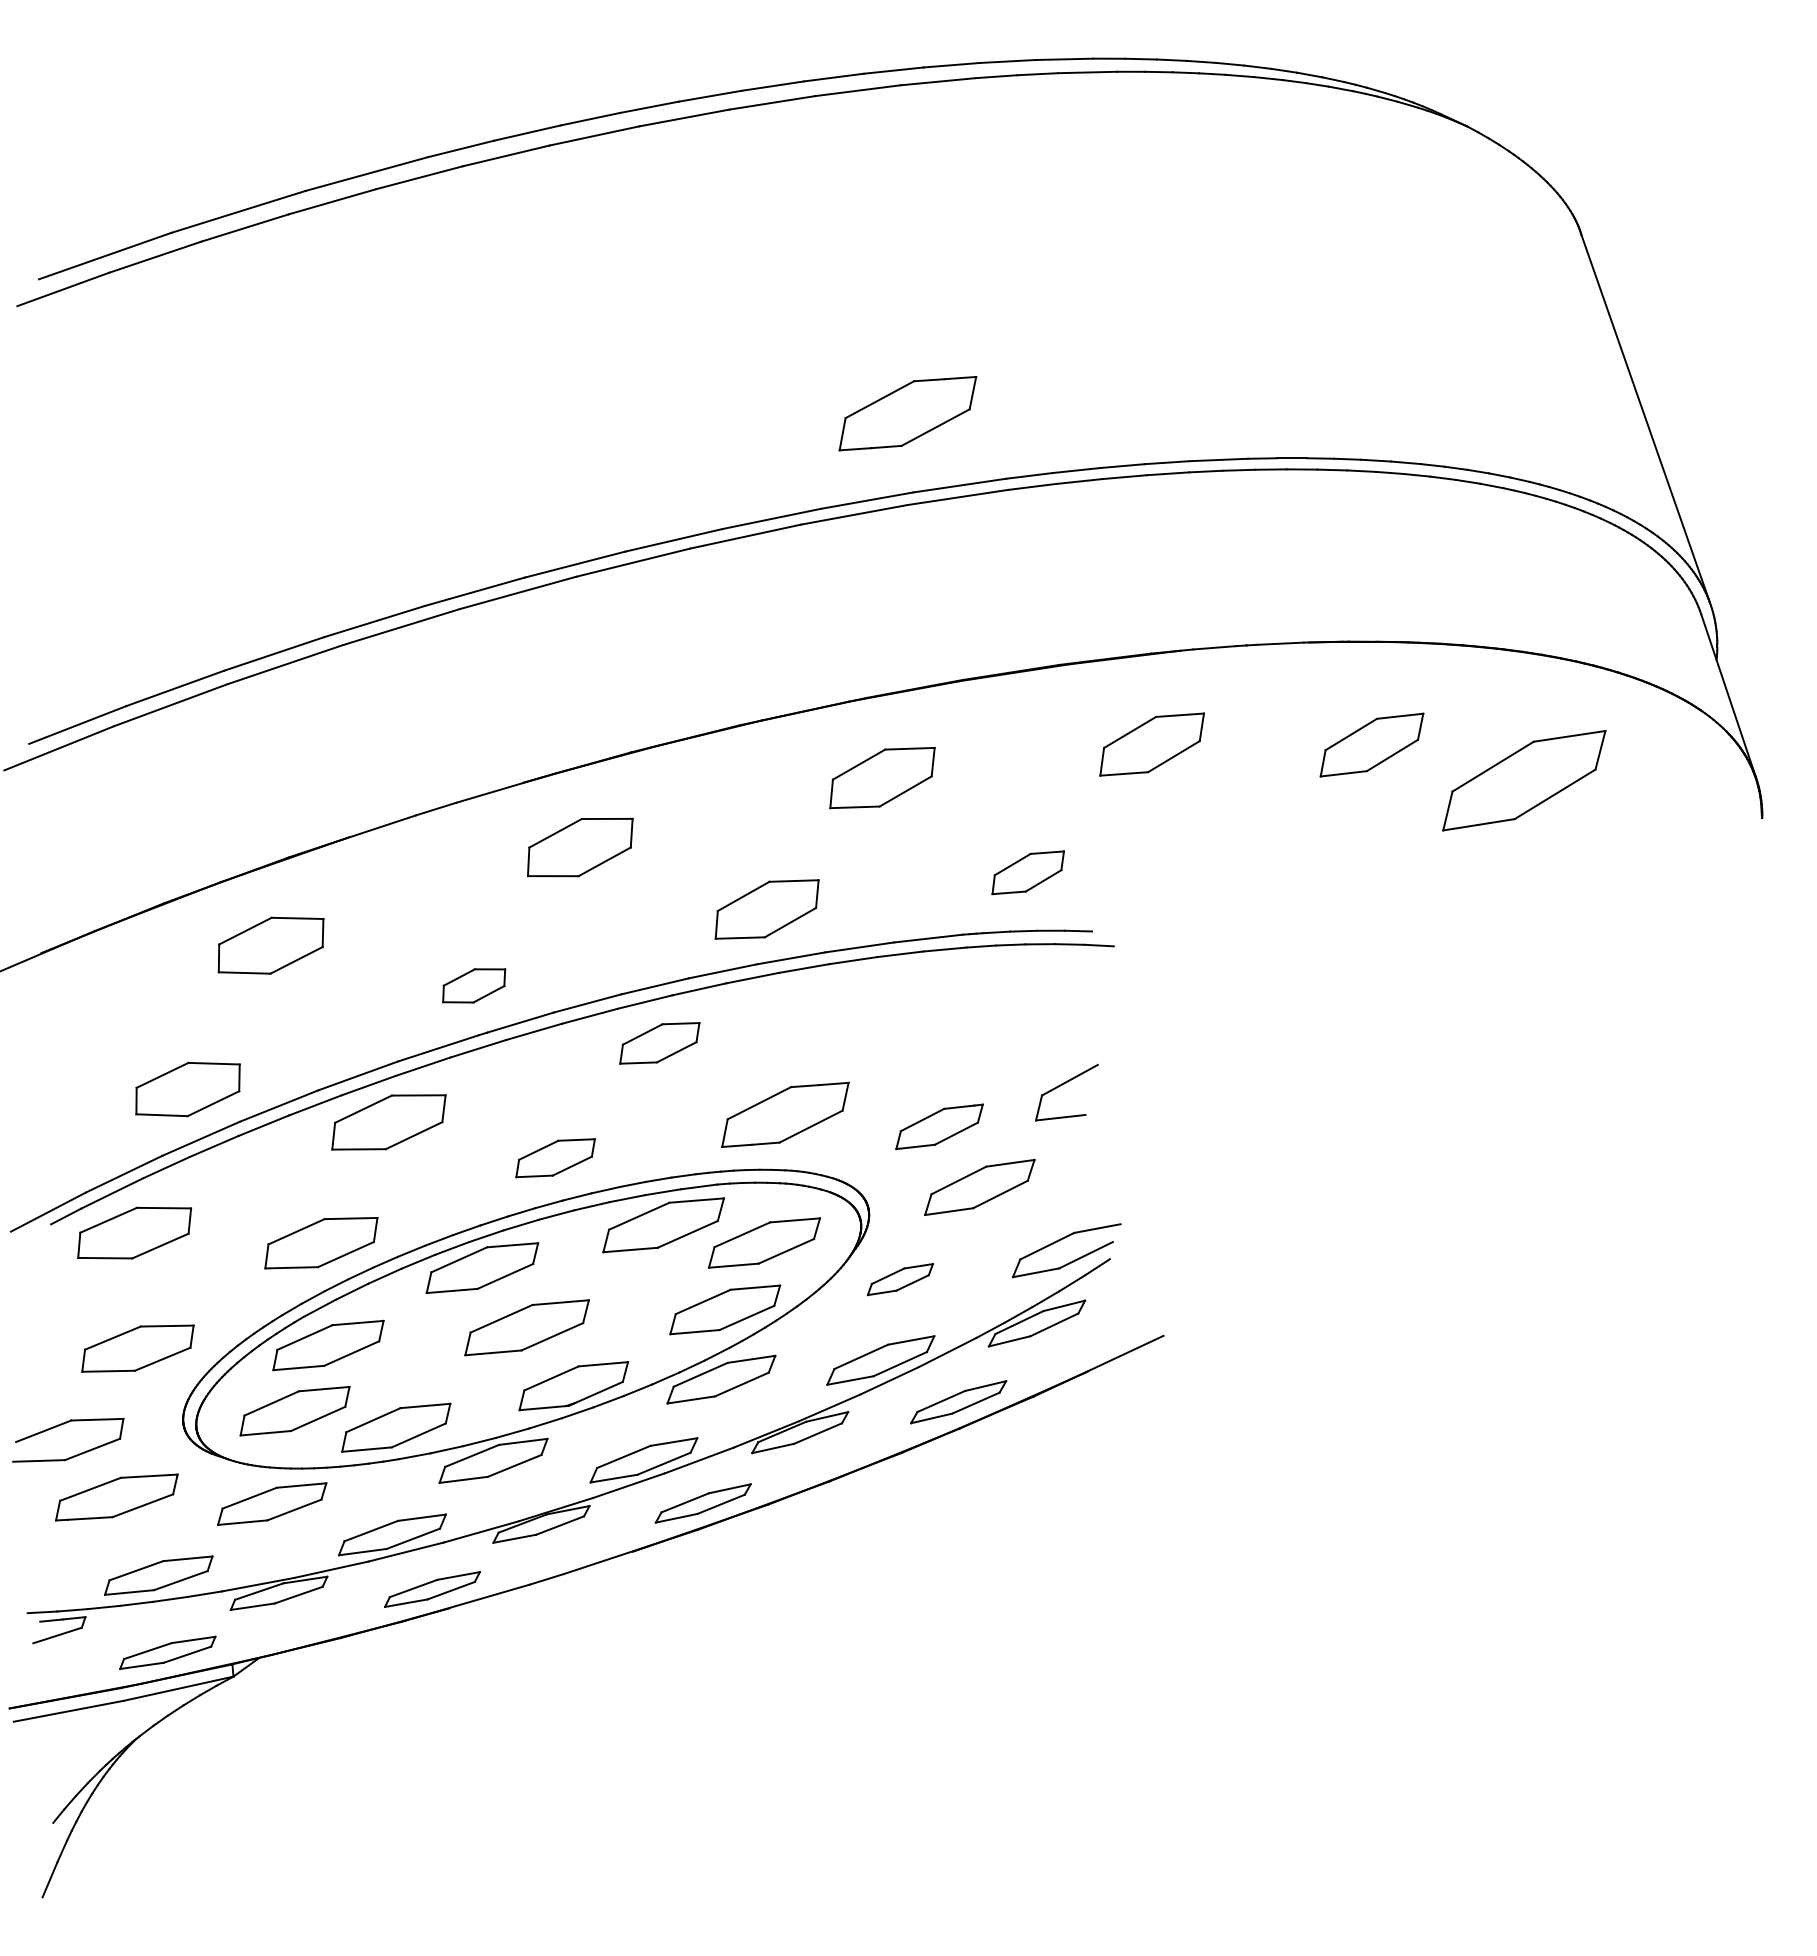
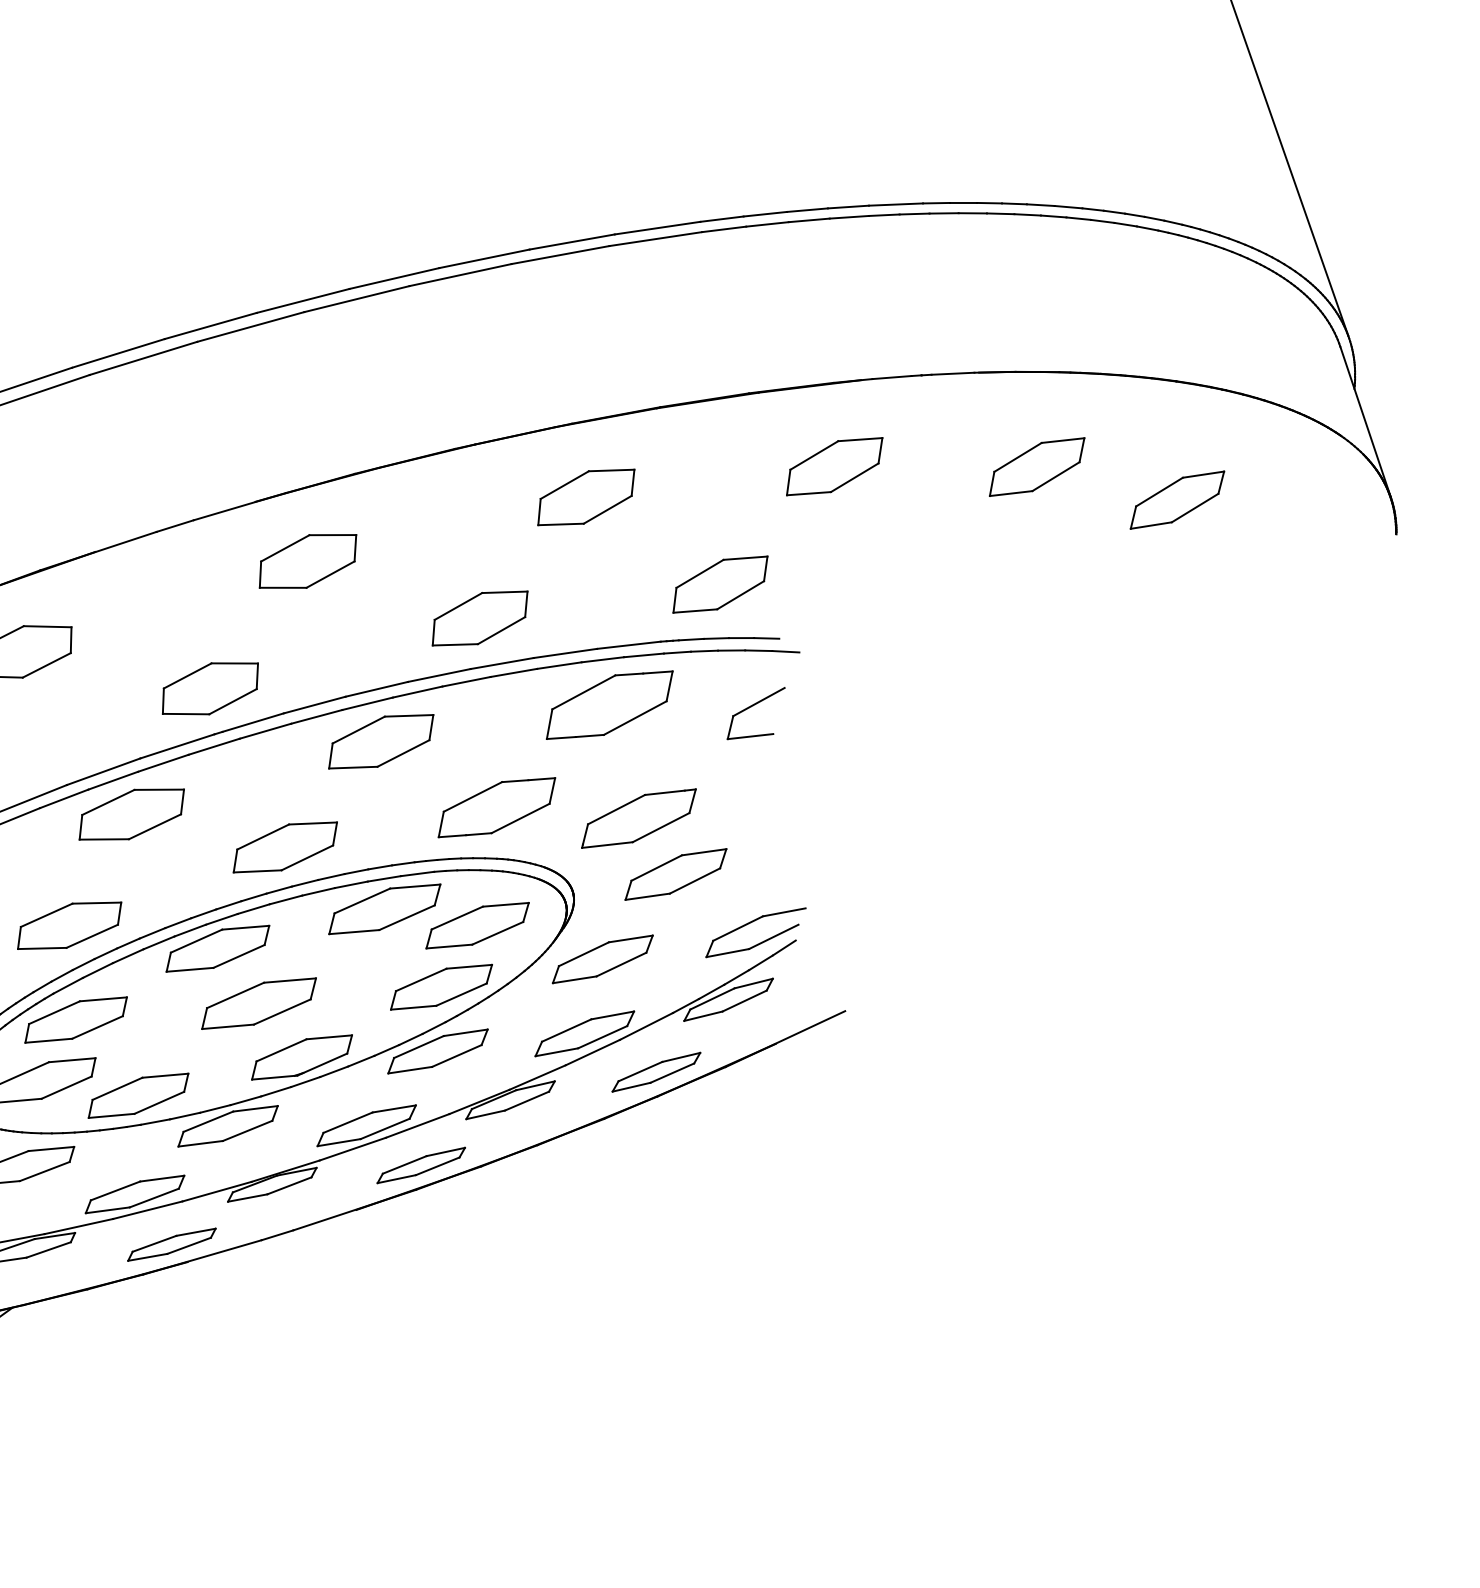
part: (907, 413) -> (609, 705), moved
part: (1524, 781) -> (1177, 500), size x0.62
part: (1028, 872) -> (720, 584), size x1.43
part: (473, 985) -> (209, 688), size x1.67
part: (659, 1043) -> (380, 741), size x1.43
part: (1062, 1085) -> (752, 706), moved
part: (939, 1126) -> (638, 818), size x1.43
part: (555, 1158) -> (285, 847), size x1.43
part: (900, 1279) -> (602, 959), size x1.67

